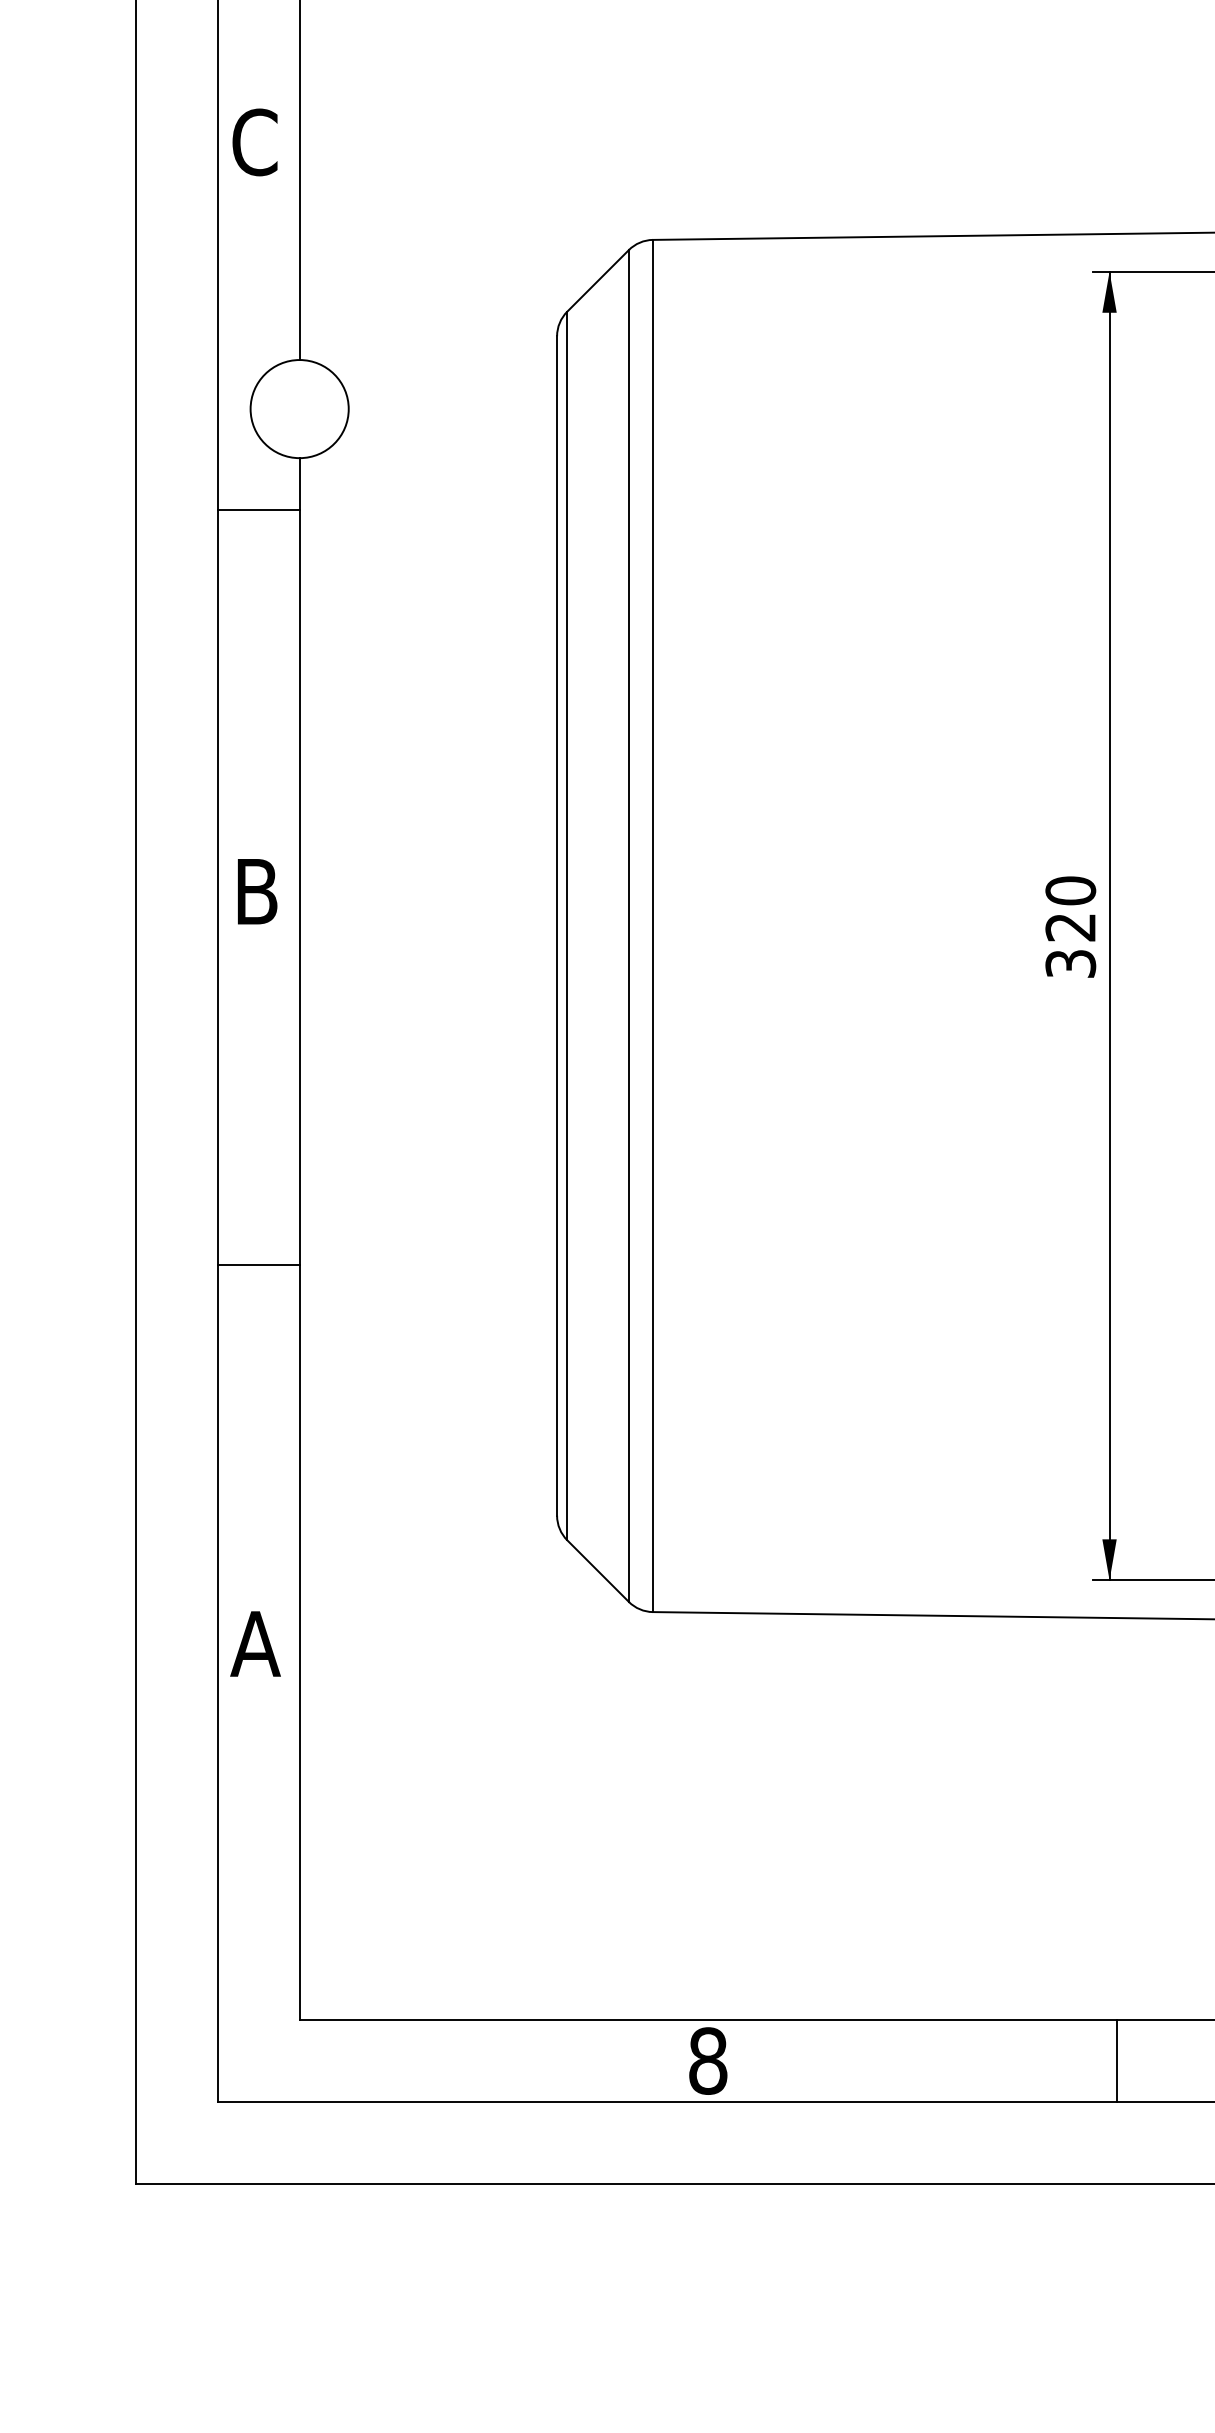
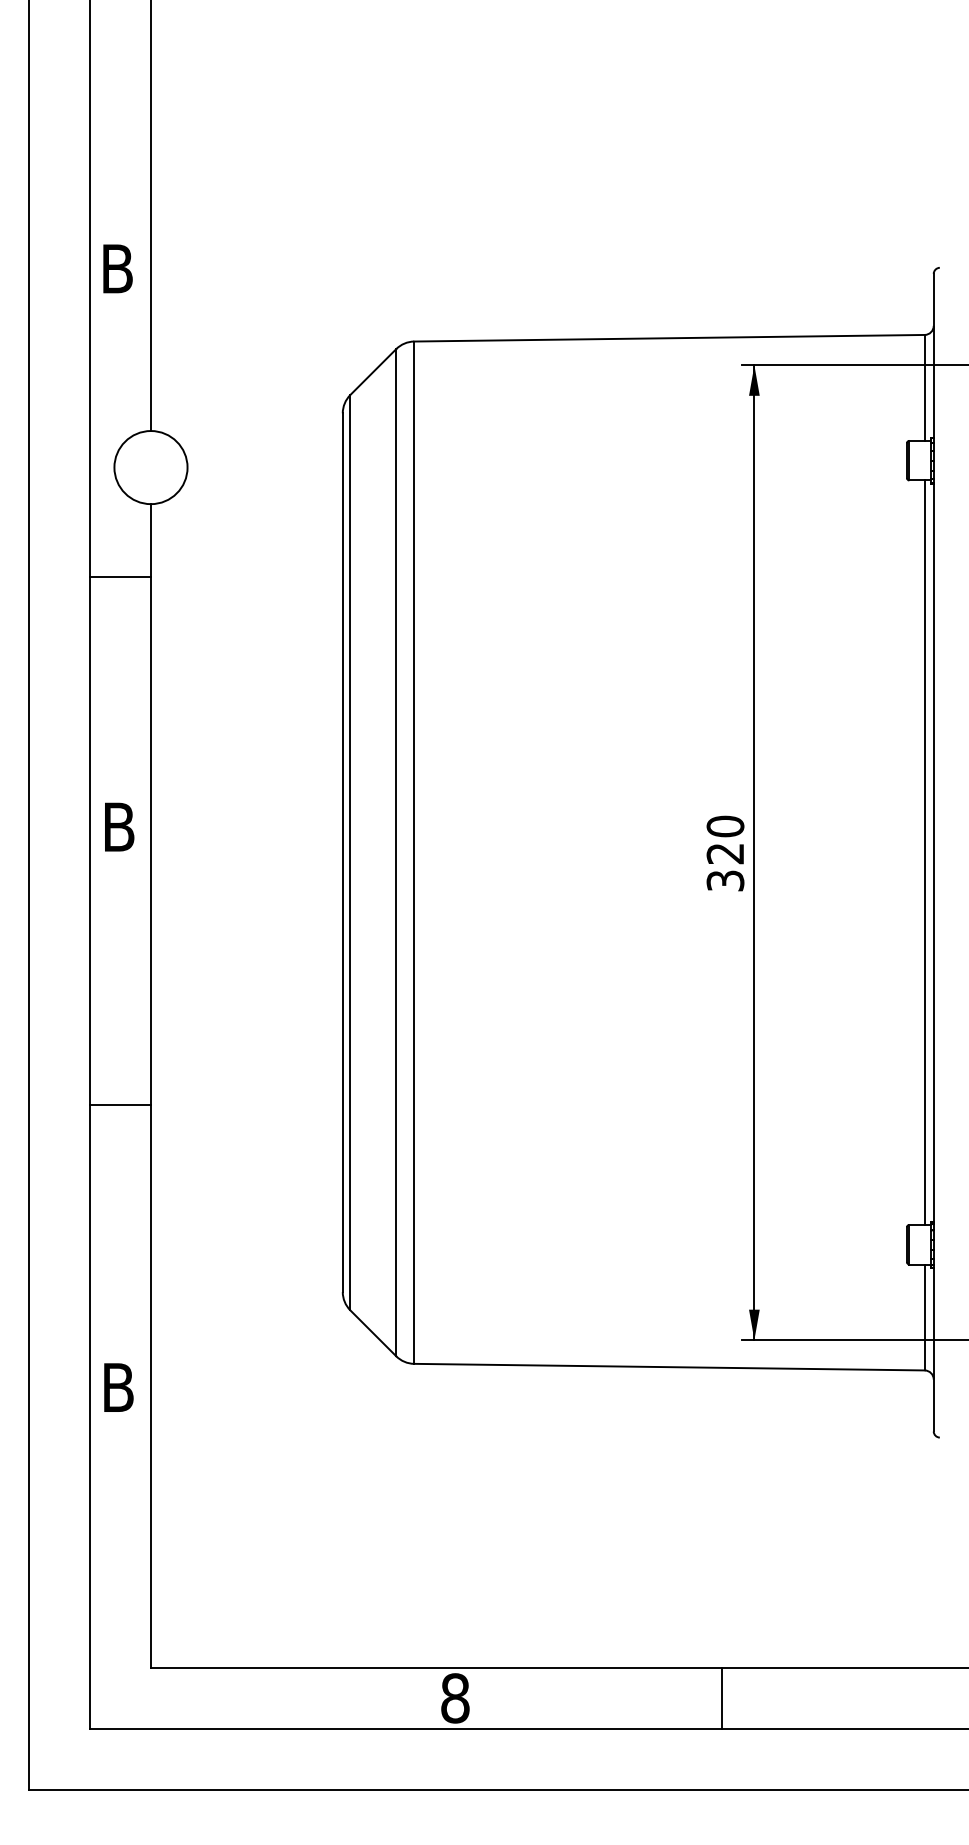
text: (254, 141) -> (117, 268), C -> B
line: (258, 509) -> (120, 576), moved
text: (254, 1643) -> (117, 1387), A -> B
line: (1117, 2059) -> (722, 1697), moved

